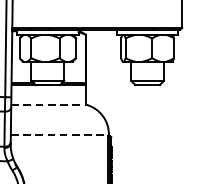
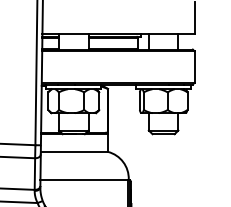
line: (48, 104) -> (74, 151), dashed -> solid
line: (60, 135) -> (85, 179), dashed -> solid

